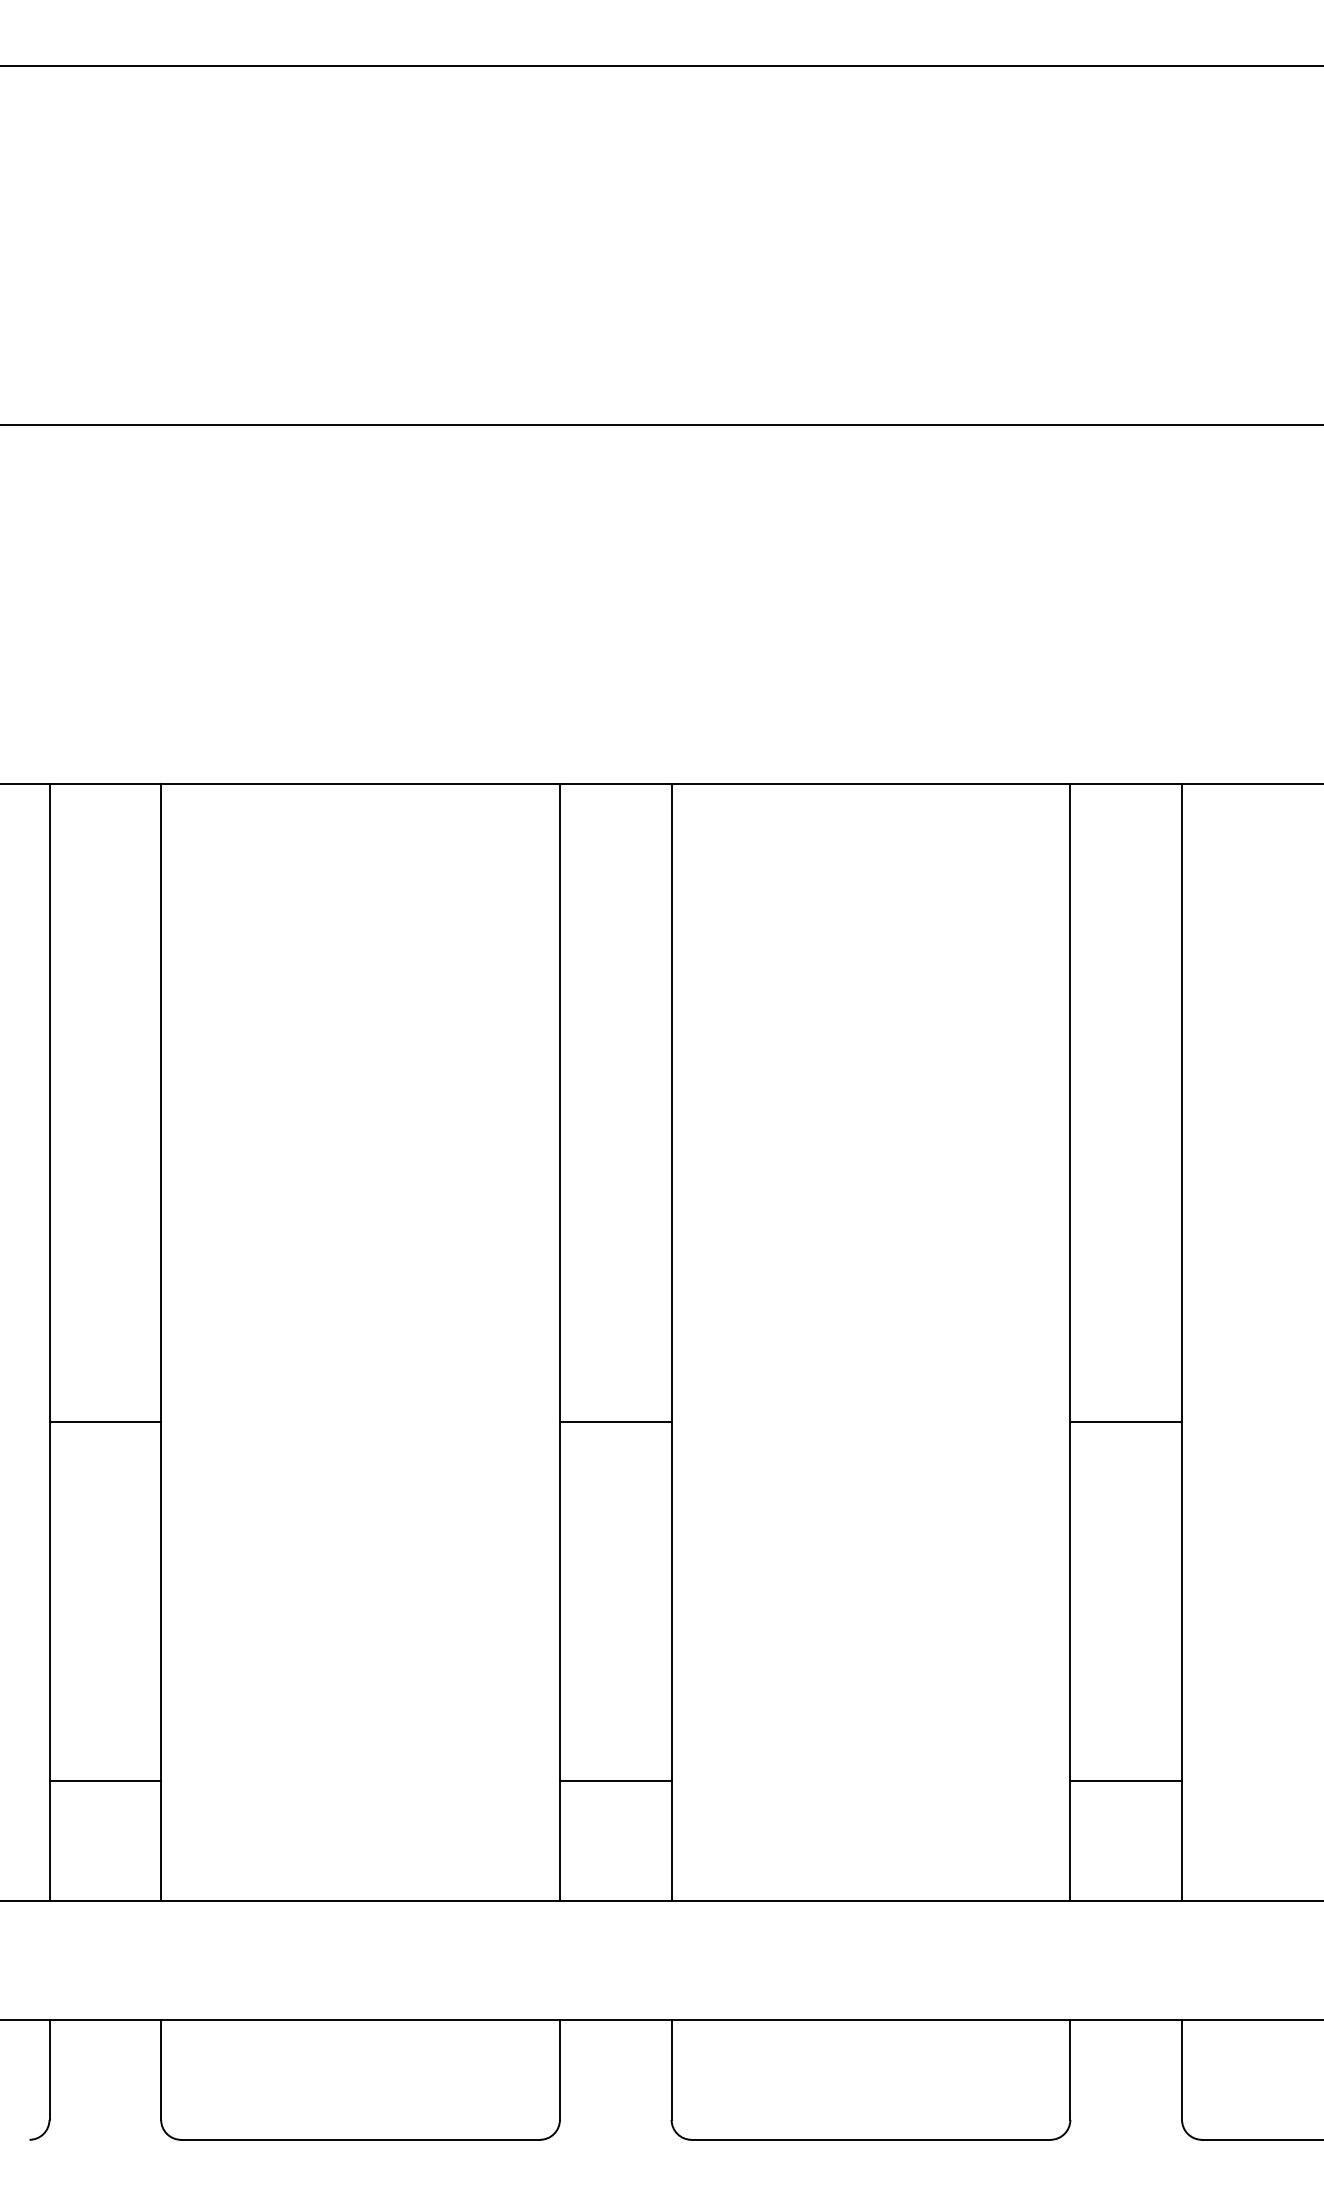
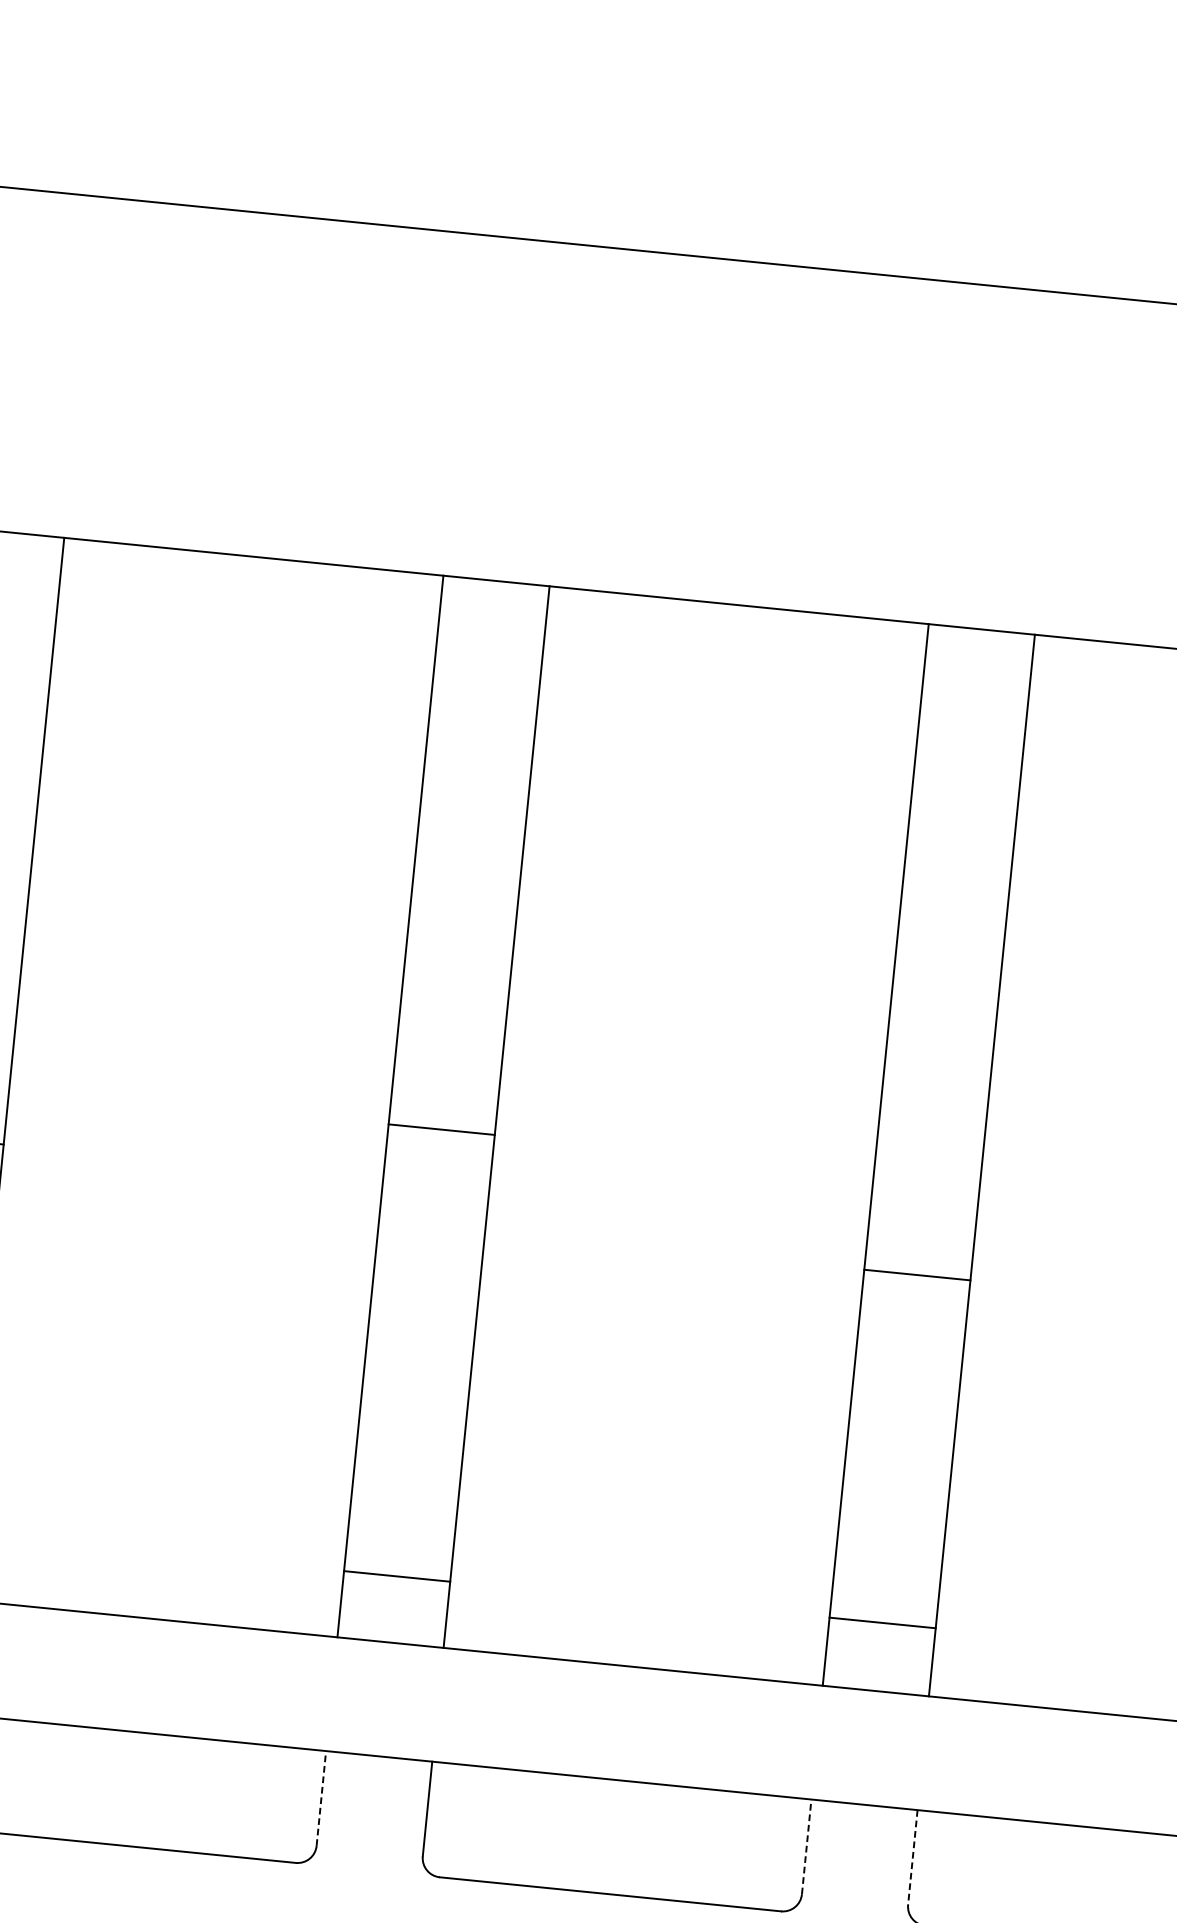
line: (615, 1422) -> (441, 1130), moved
line: (1126, 1422) -> (917, 1275), moved
line: (615, 1780) -> (396, 1575), moved
line: (1126, 1780) -> (882, 1622), moved
line: (559, 2070) -> (320, 1798), solid -> dashed
line: (1070, 2070) -> (806, 1847), solid -> dashed
line: (1182, 2070) -> (913, 1857), solid -> dashed

